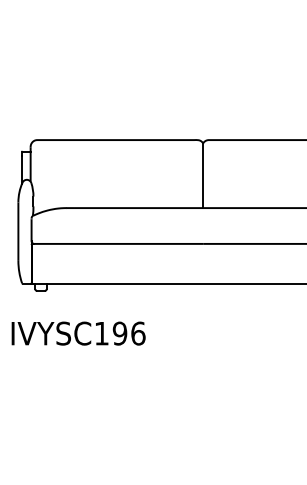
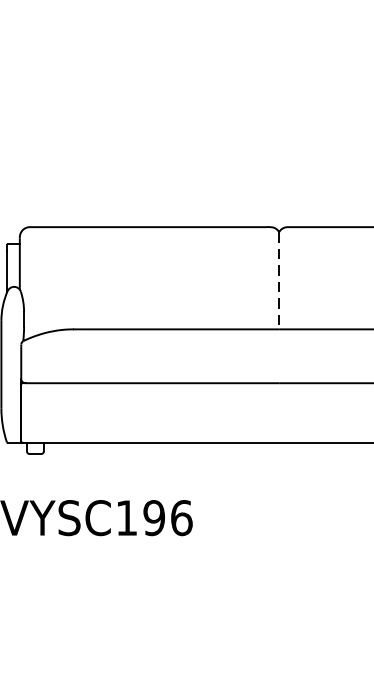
line: (203, 176) -> (279, 281), solid -> dashed

